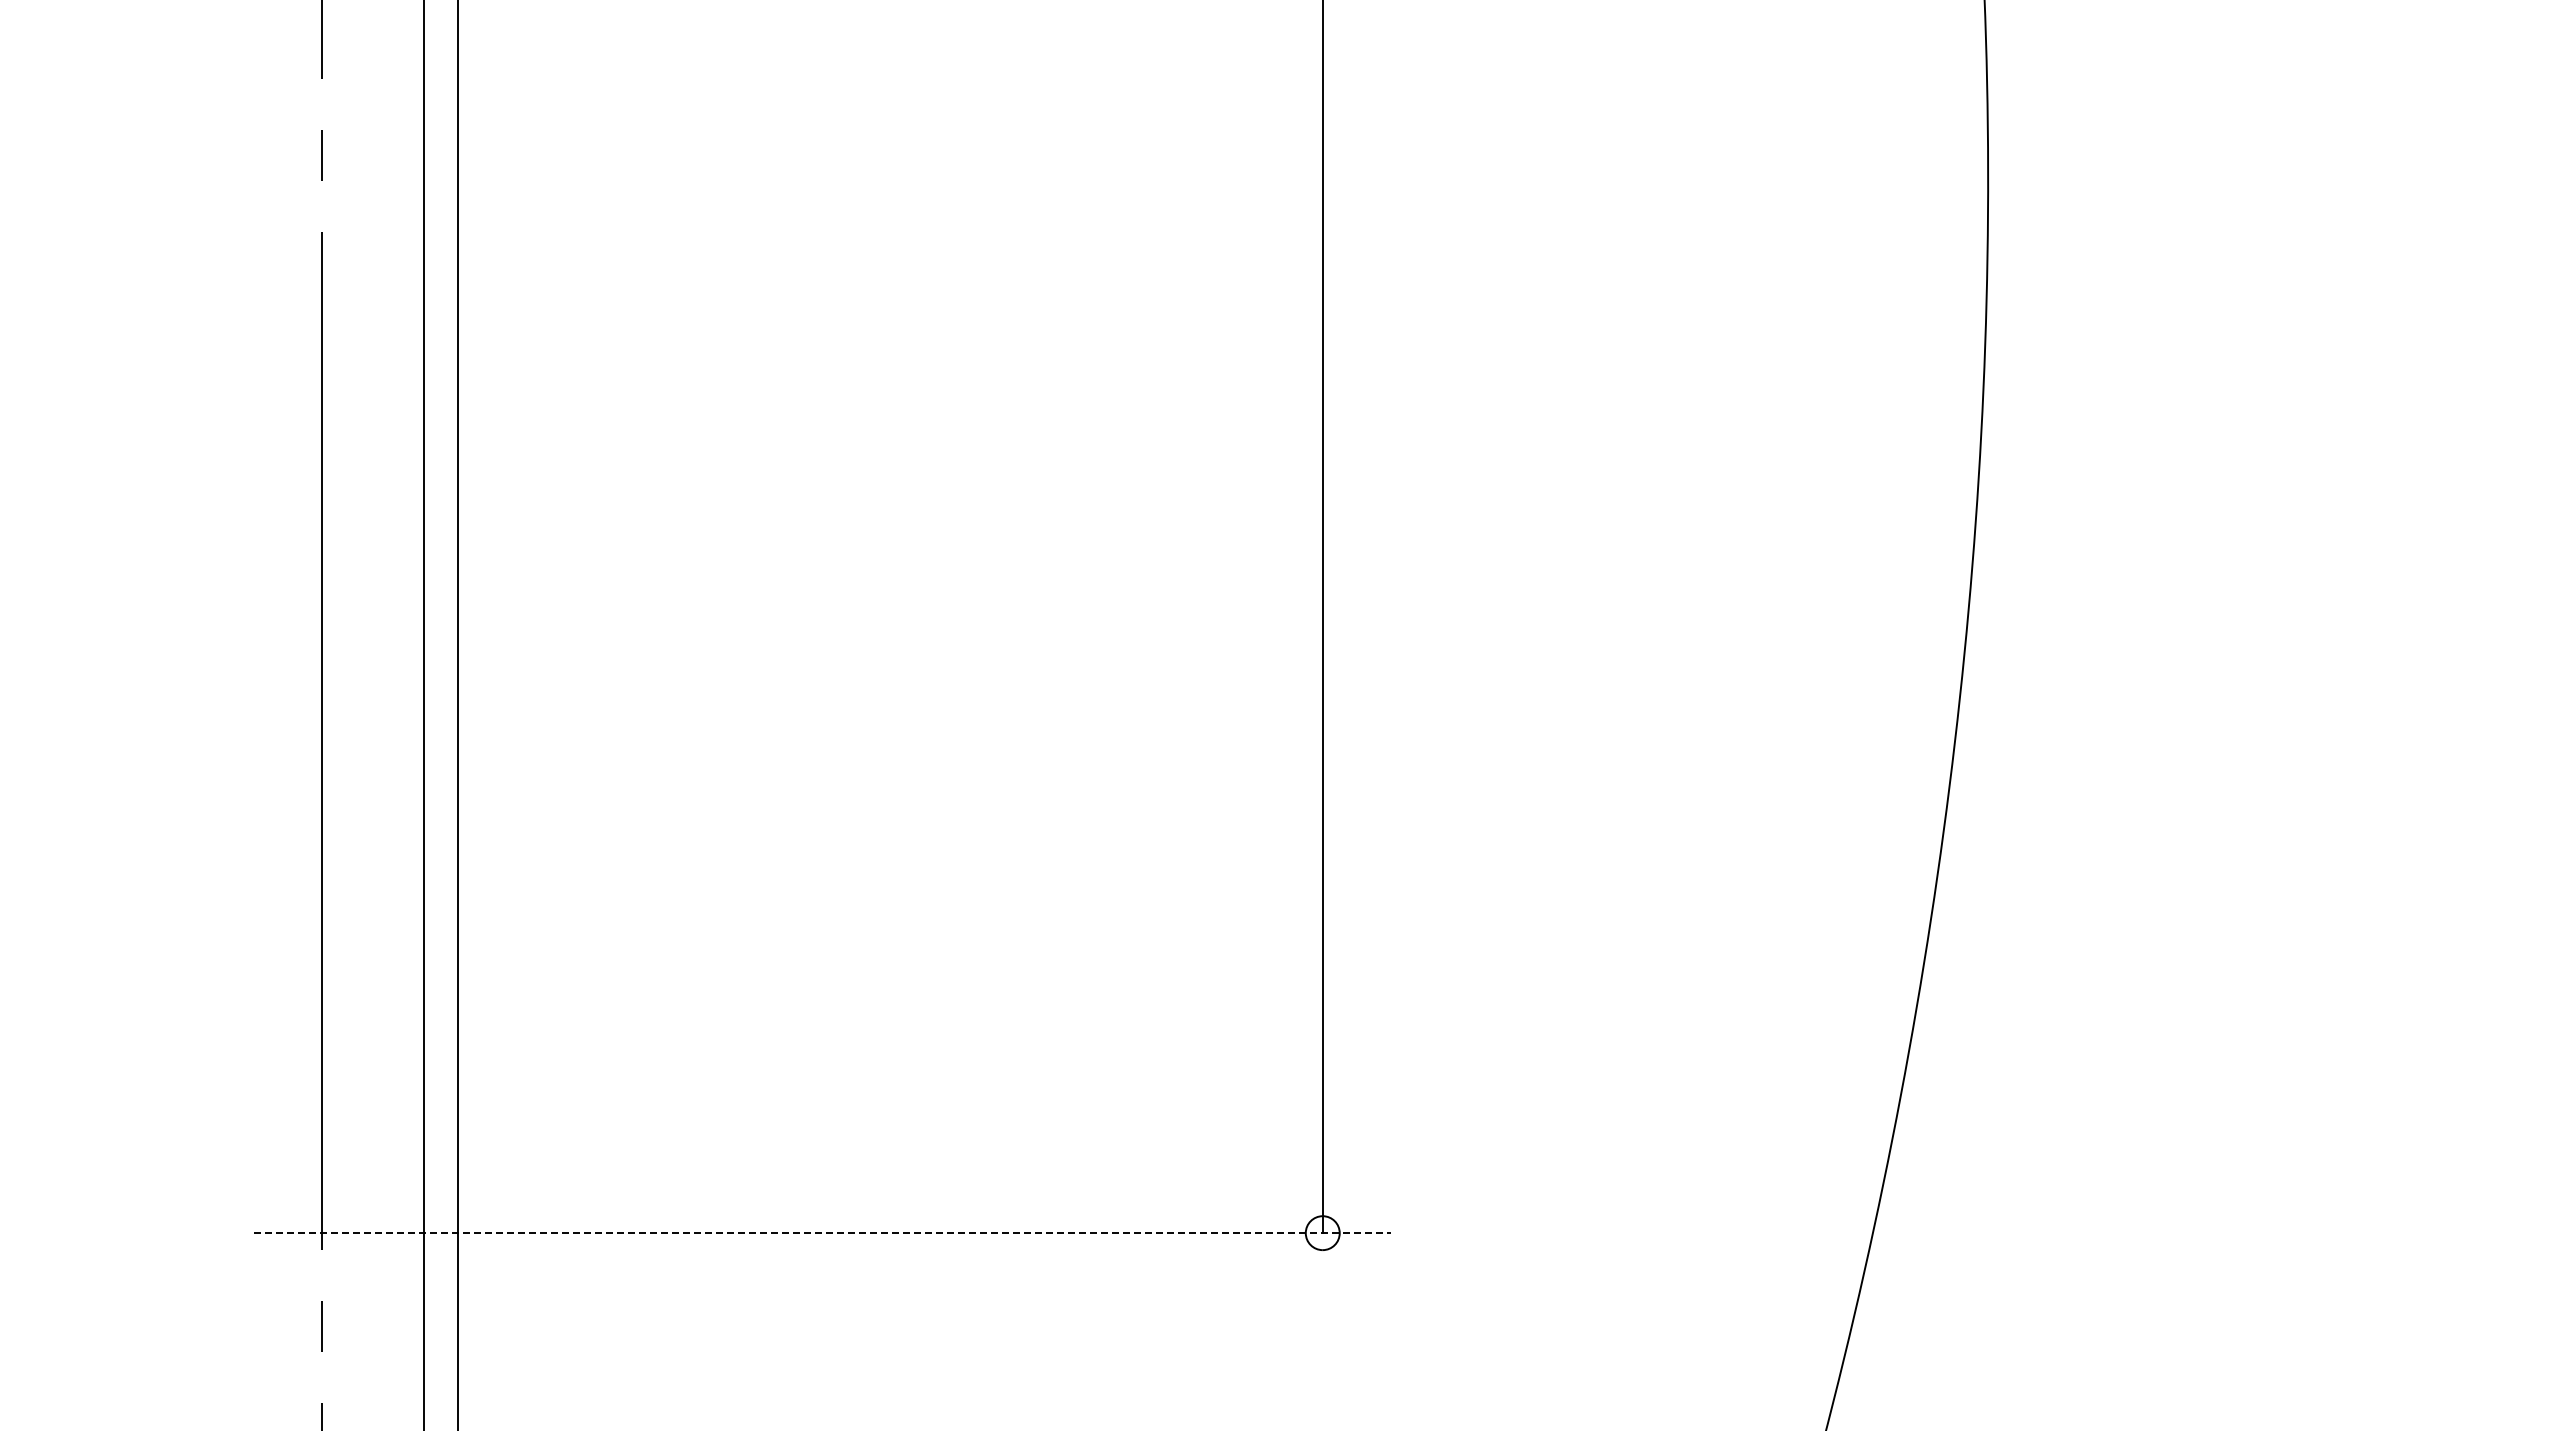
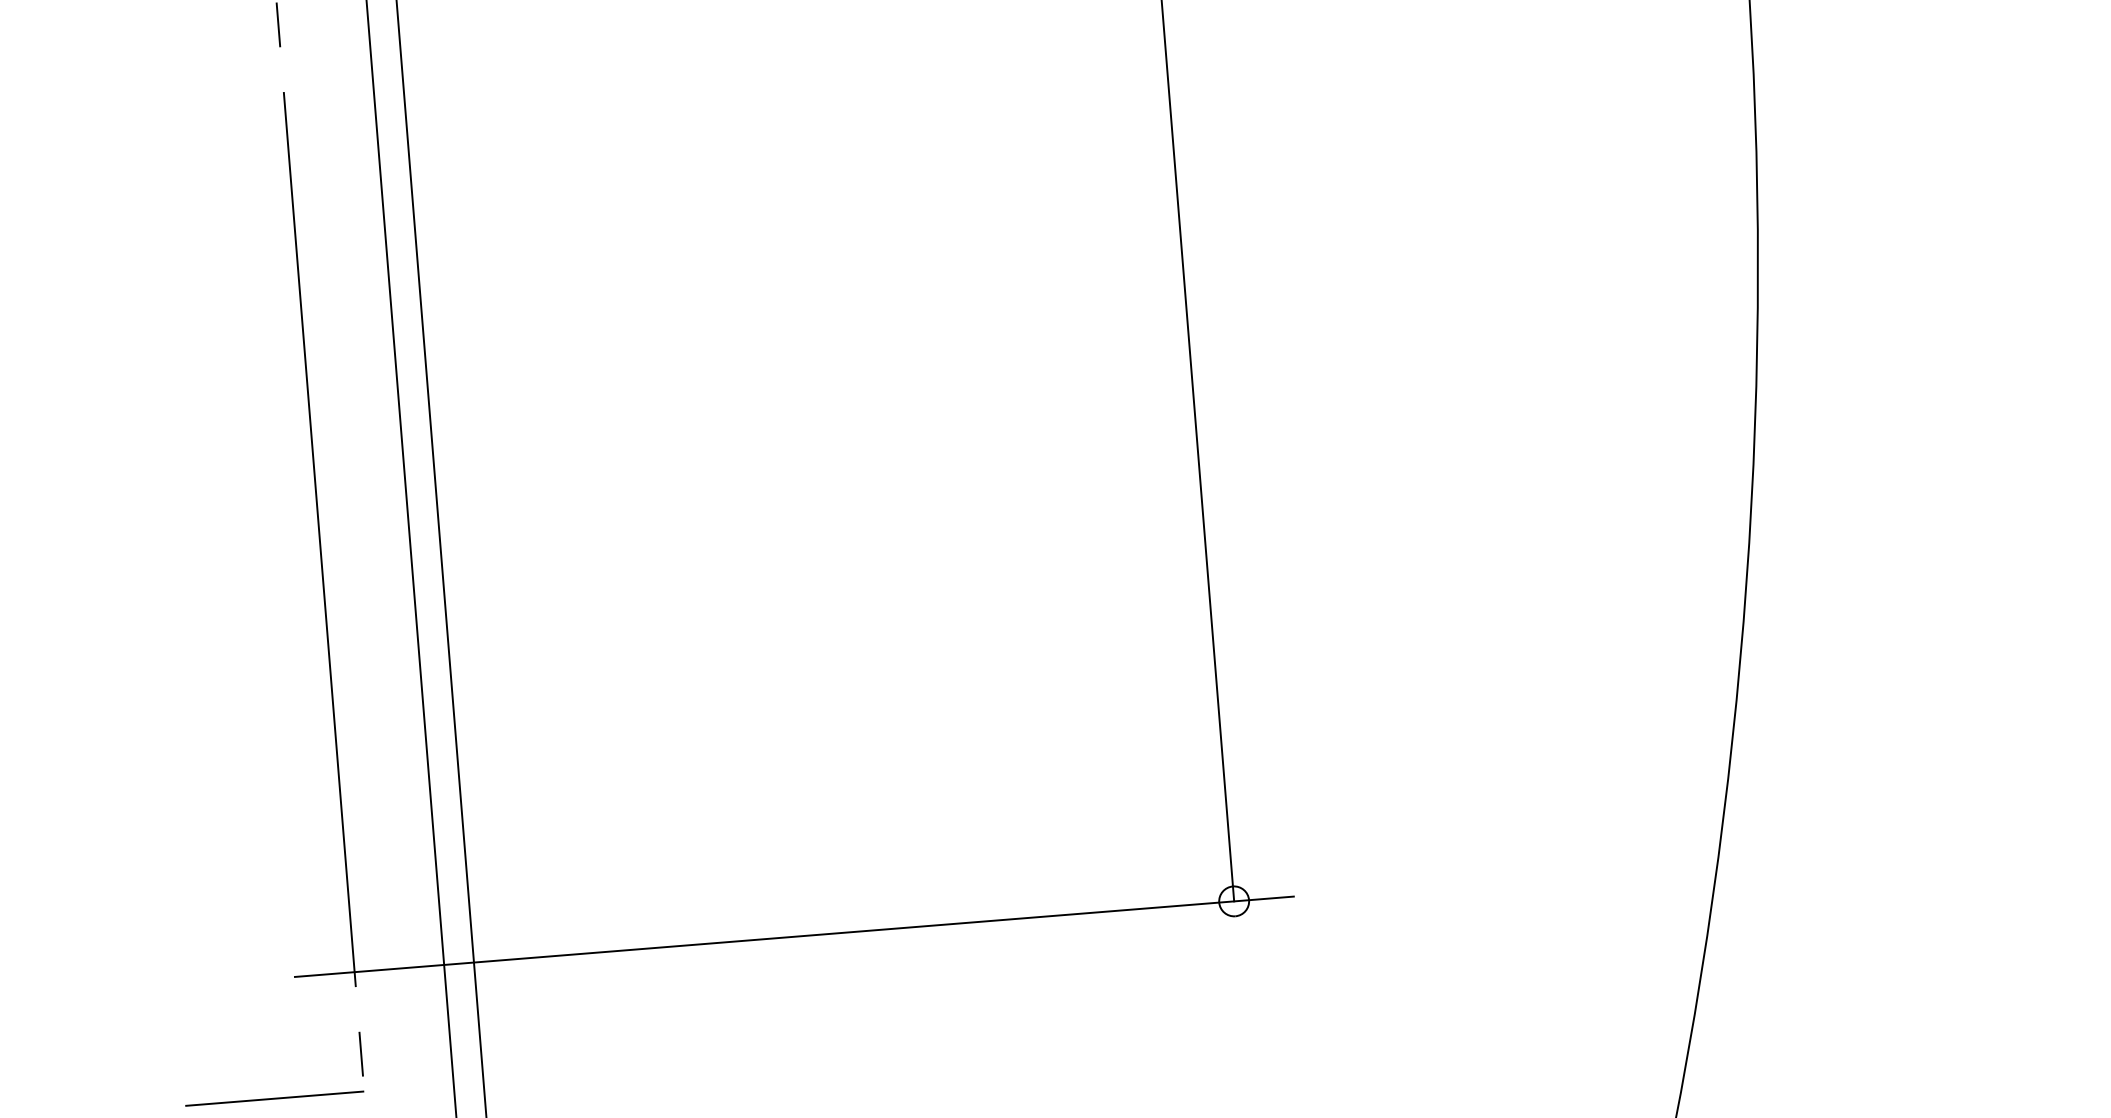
line: (822, 1233) -> (794, 937), dashed -> solid
line: (219, 1368) -> (274, 1098), added

